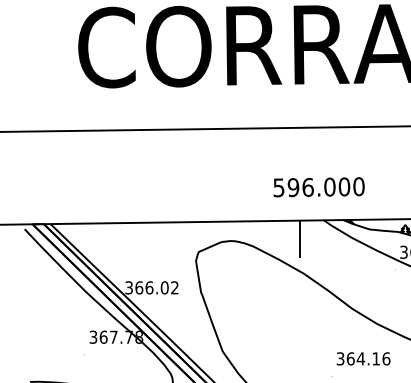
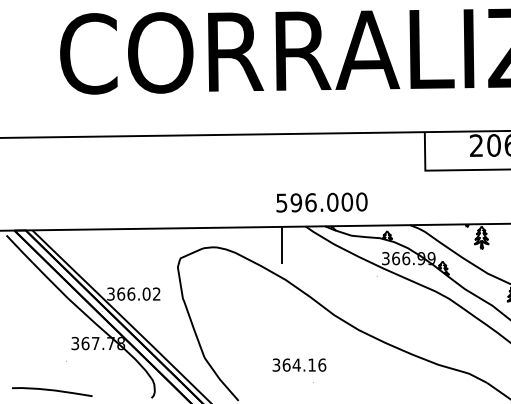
text: (318, 187) -> (321, 202), moved
text: (363, 358) -> (299, 364), moved

